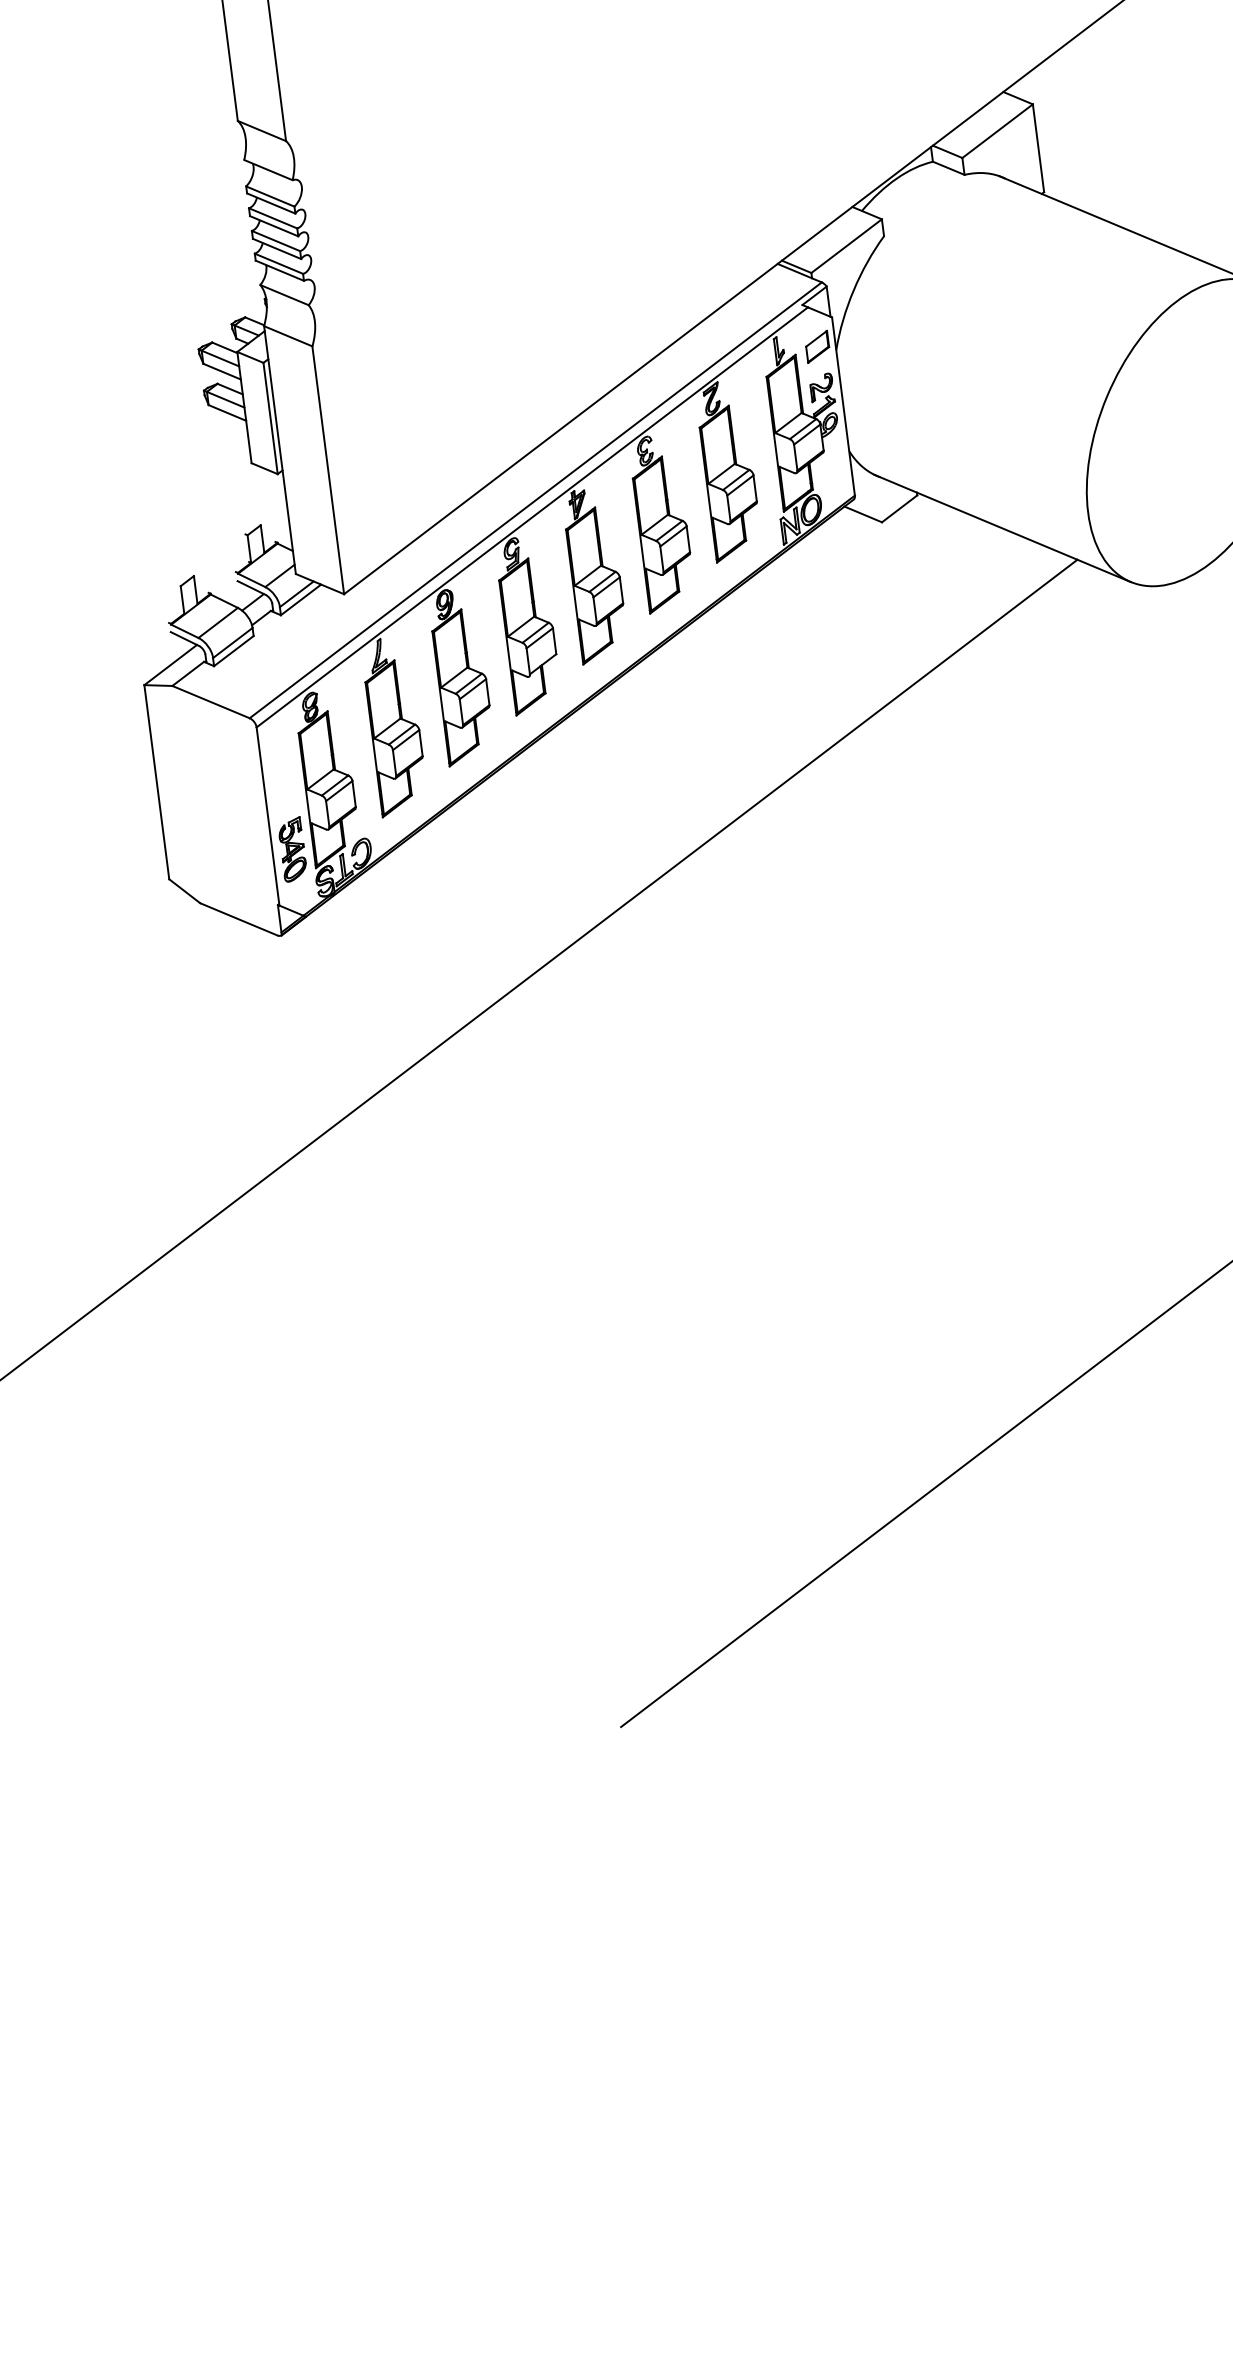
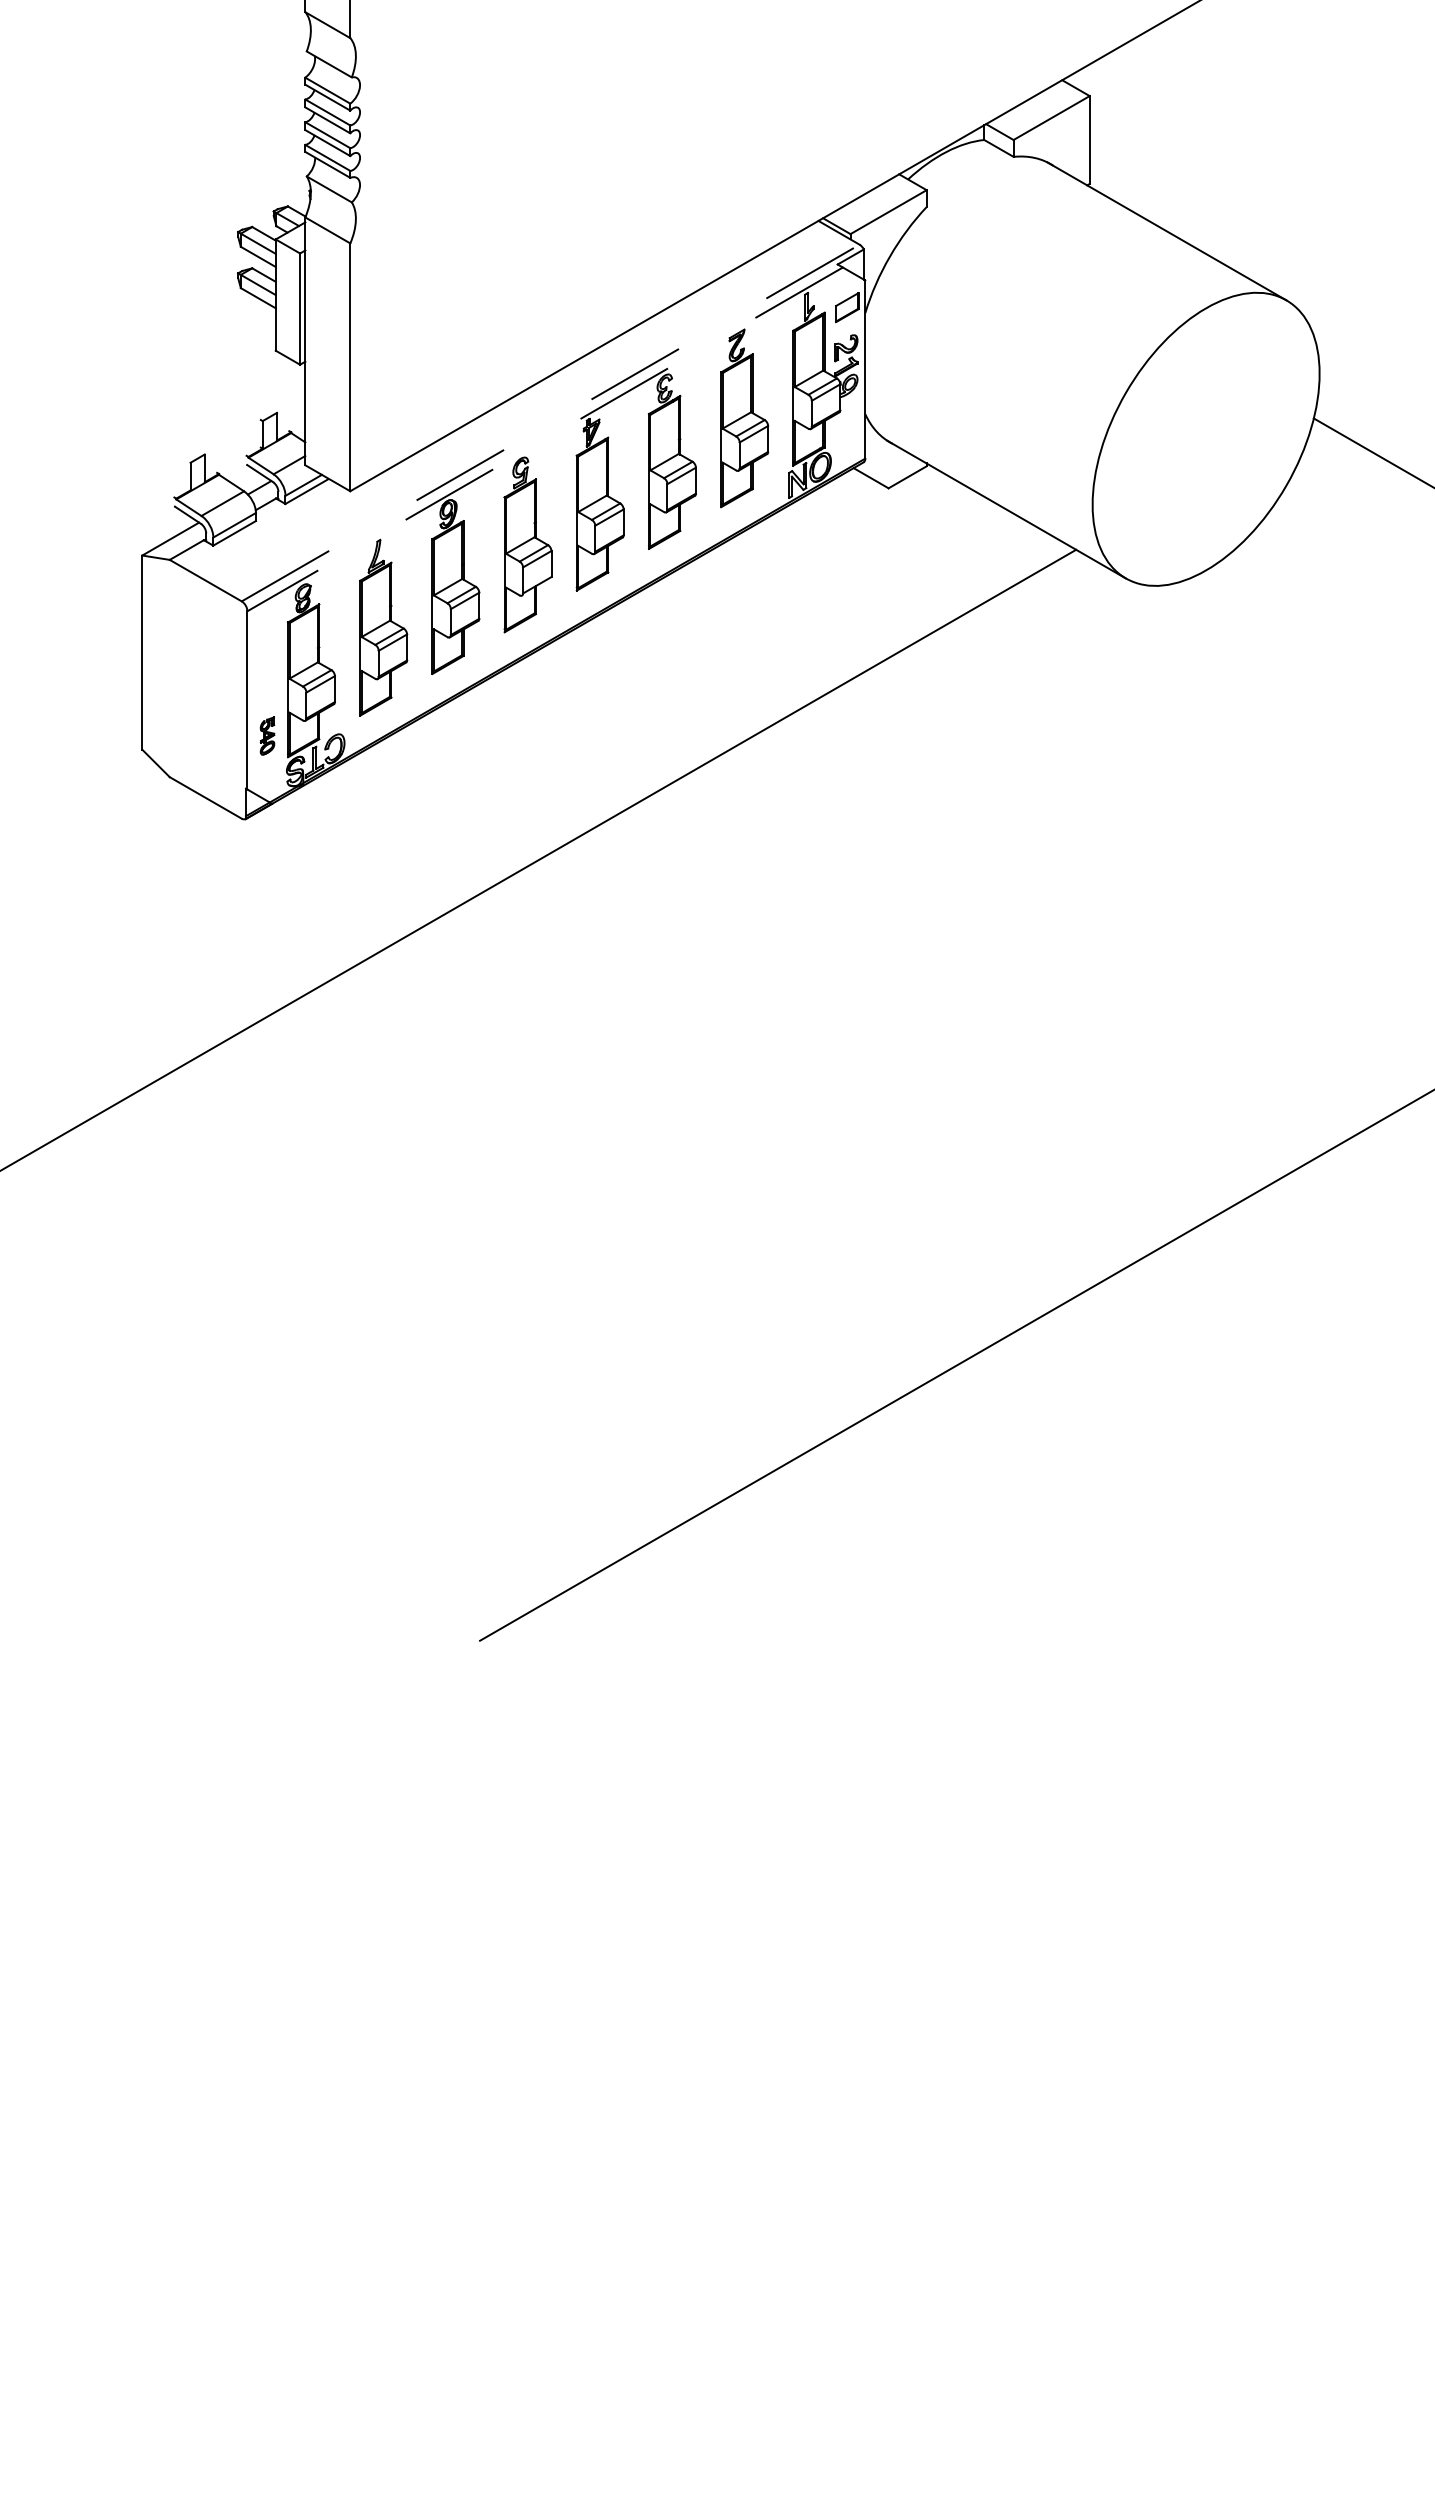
line: (535, 500) -> (550, 423), solid -> dashed
line: (532, 517) -> (545, 439), solid -> dashed
part: (292, 849) -> (267, 735), size x0.6

